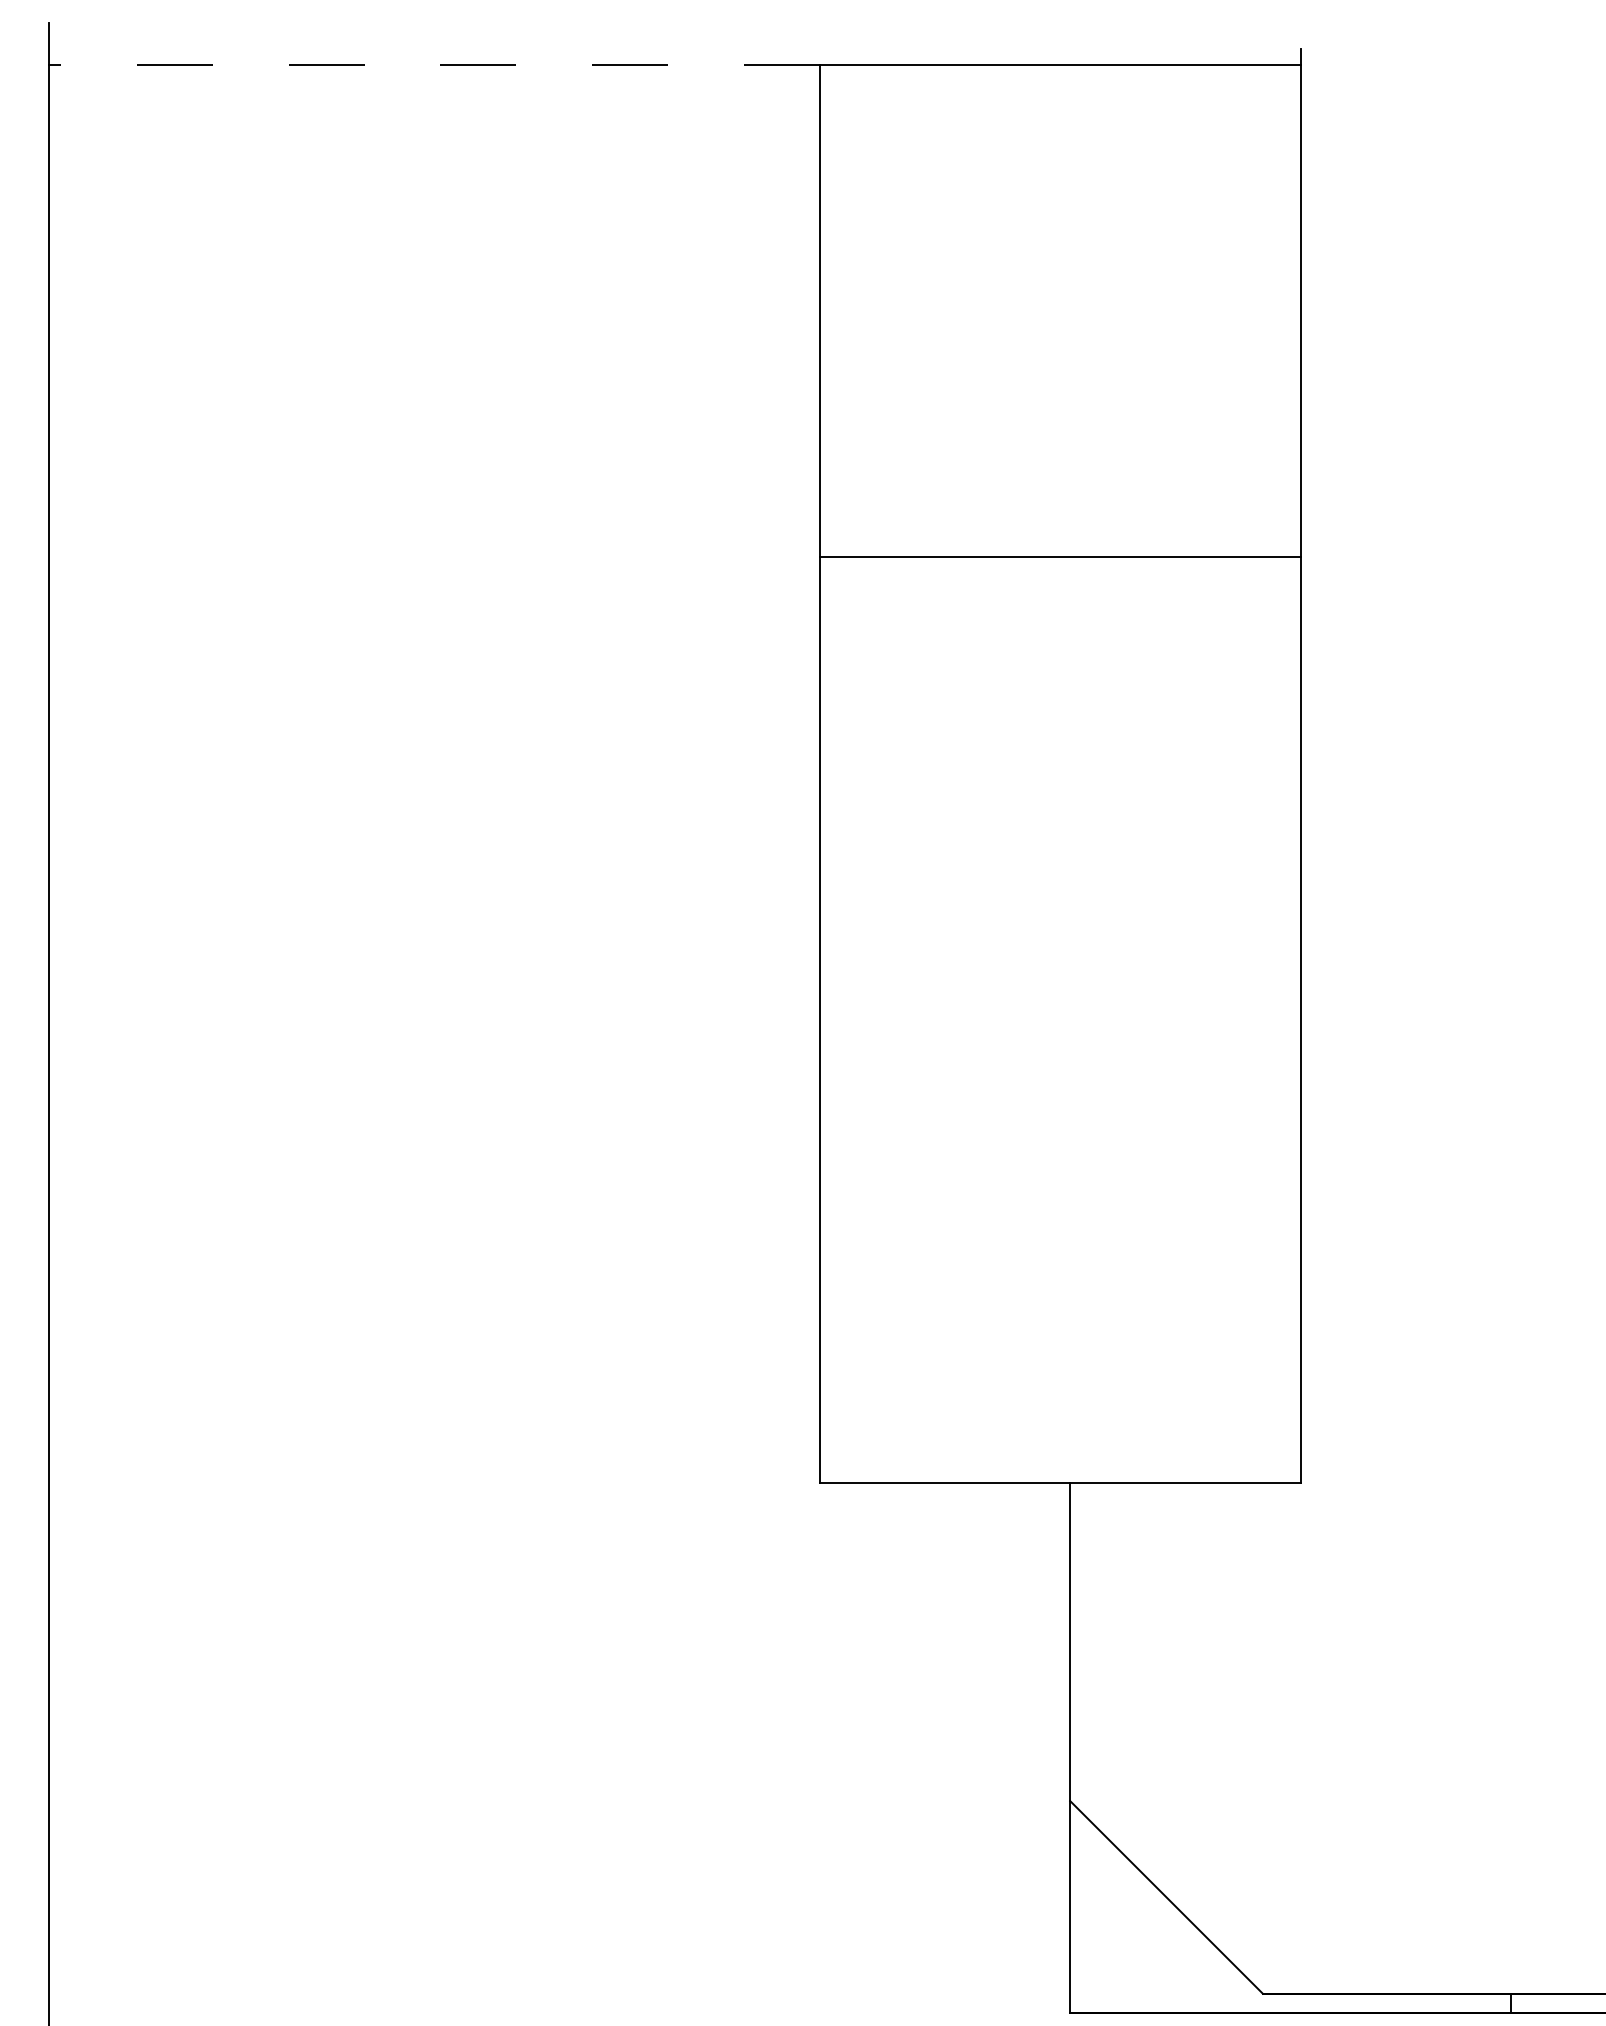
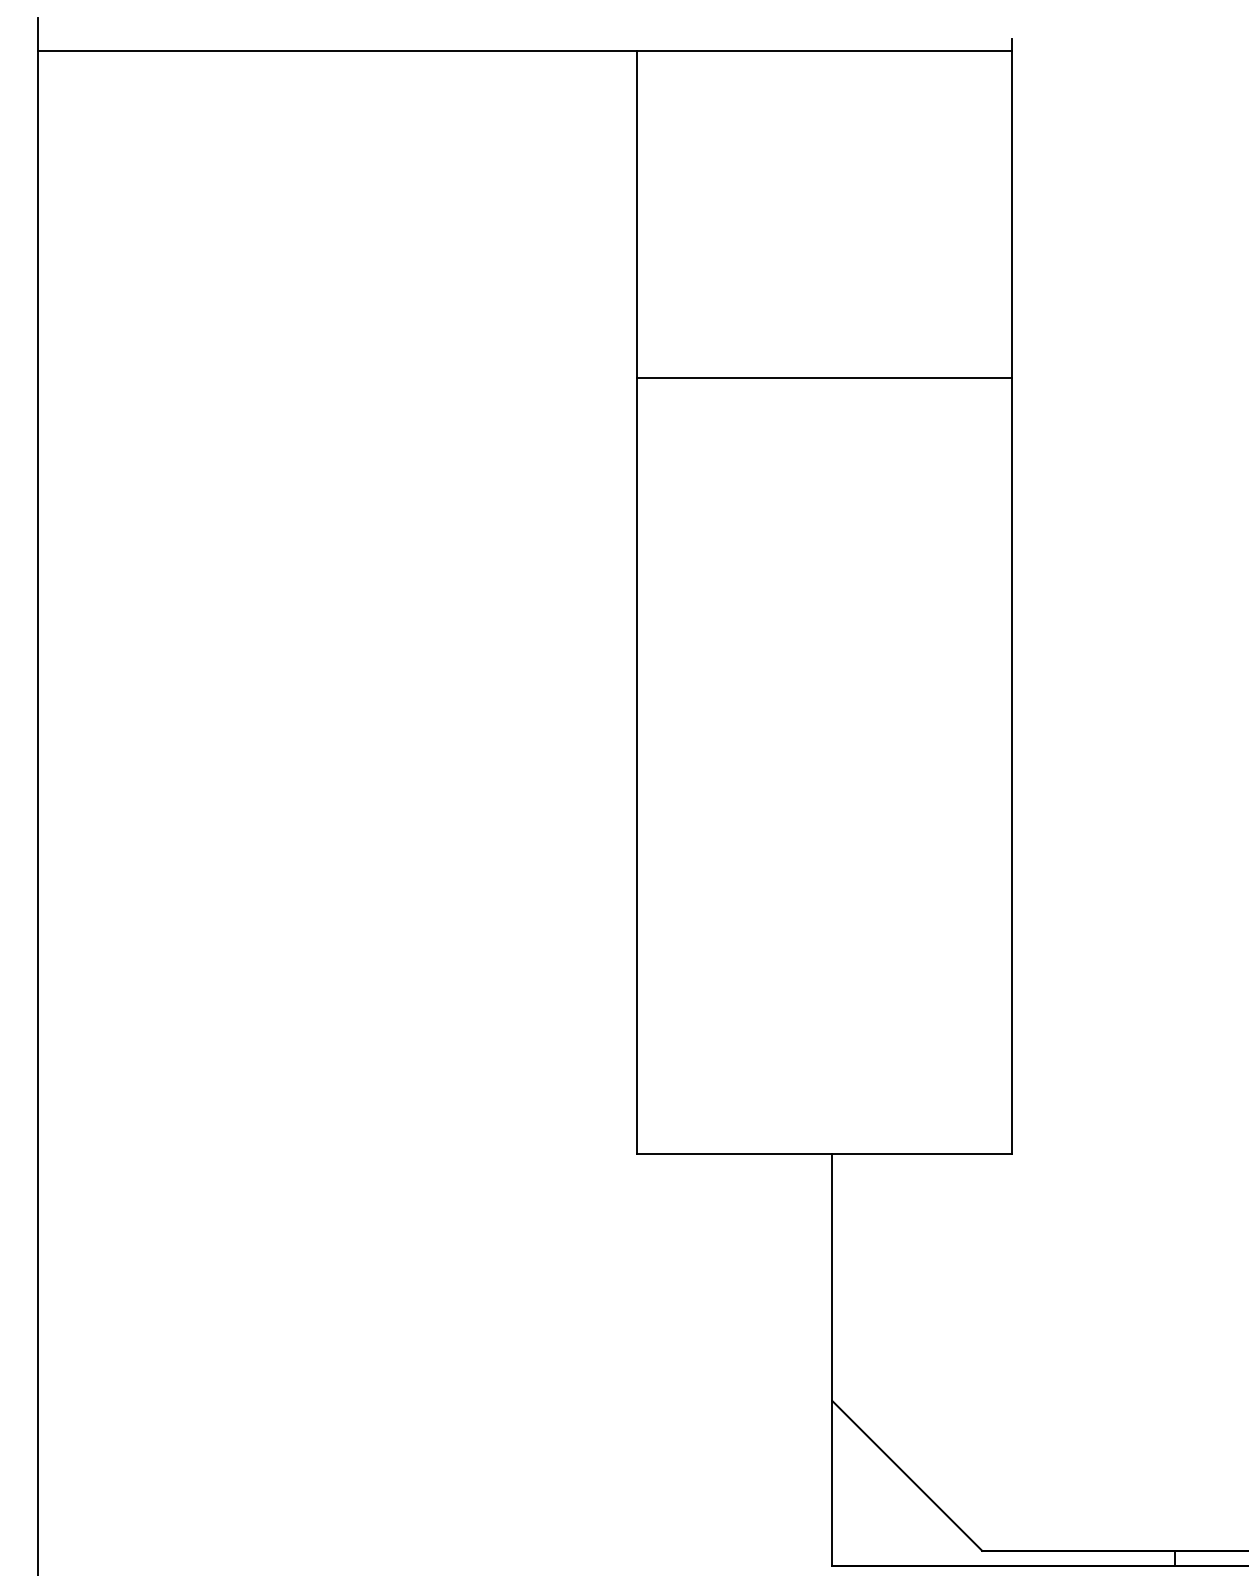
line: (433, 65) -> (337, 51), dashed -> solid
line: (1060, 556) -> (824, 377), moved

